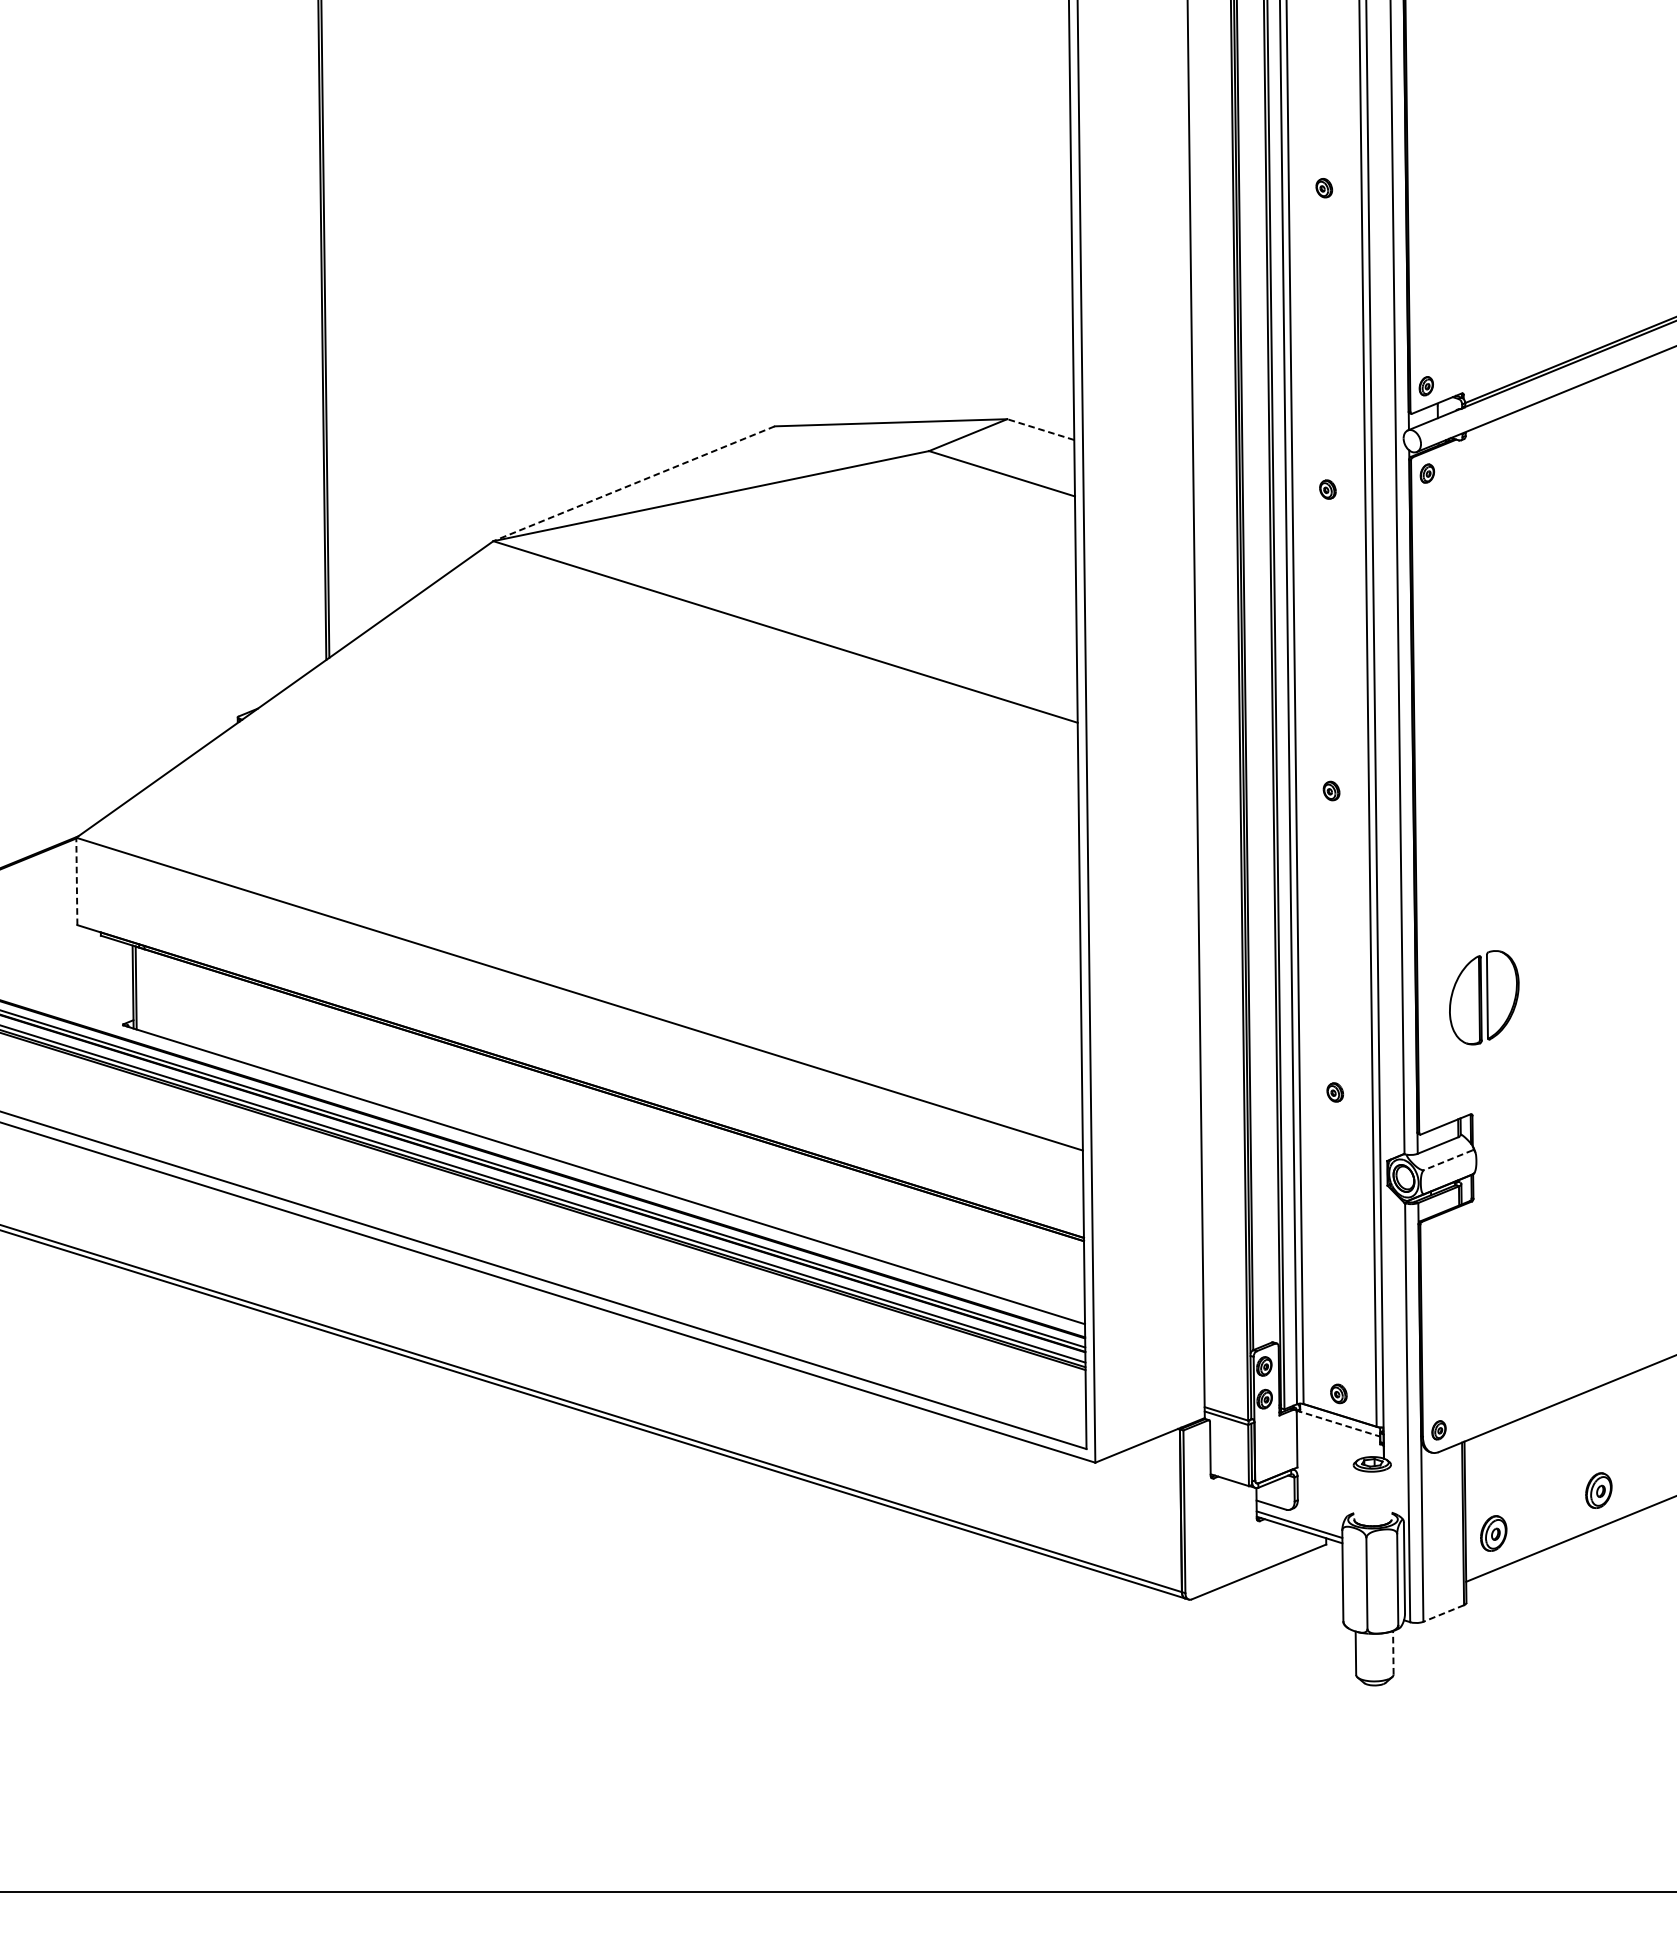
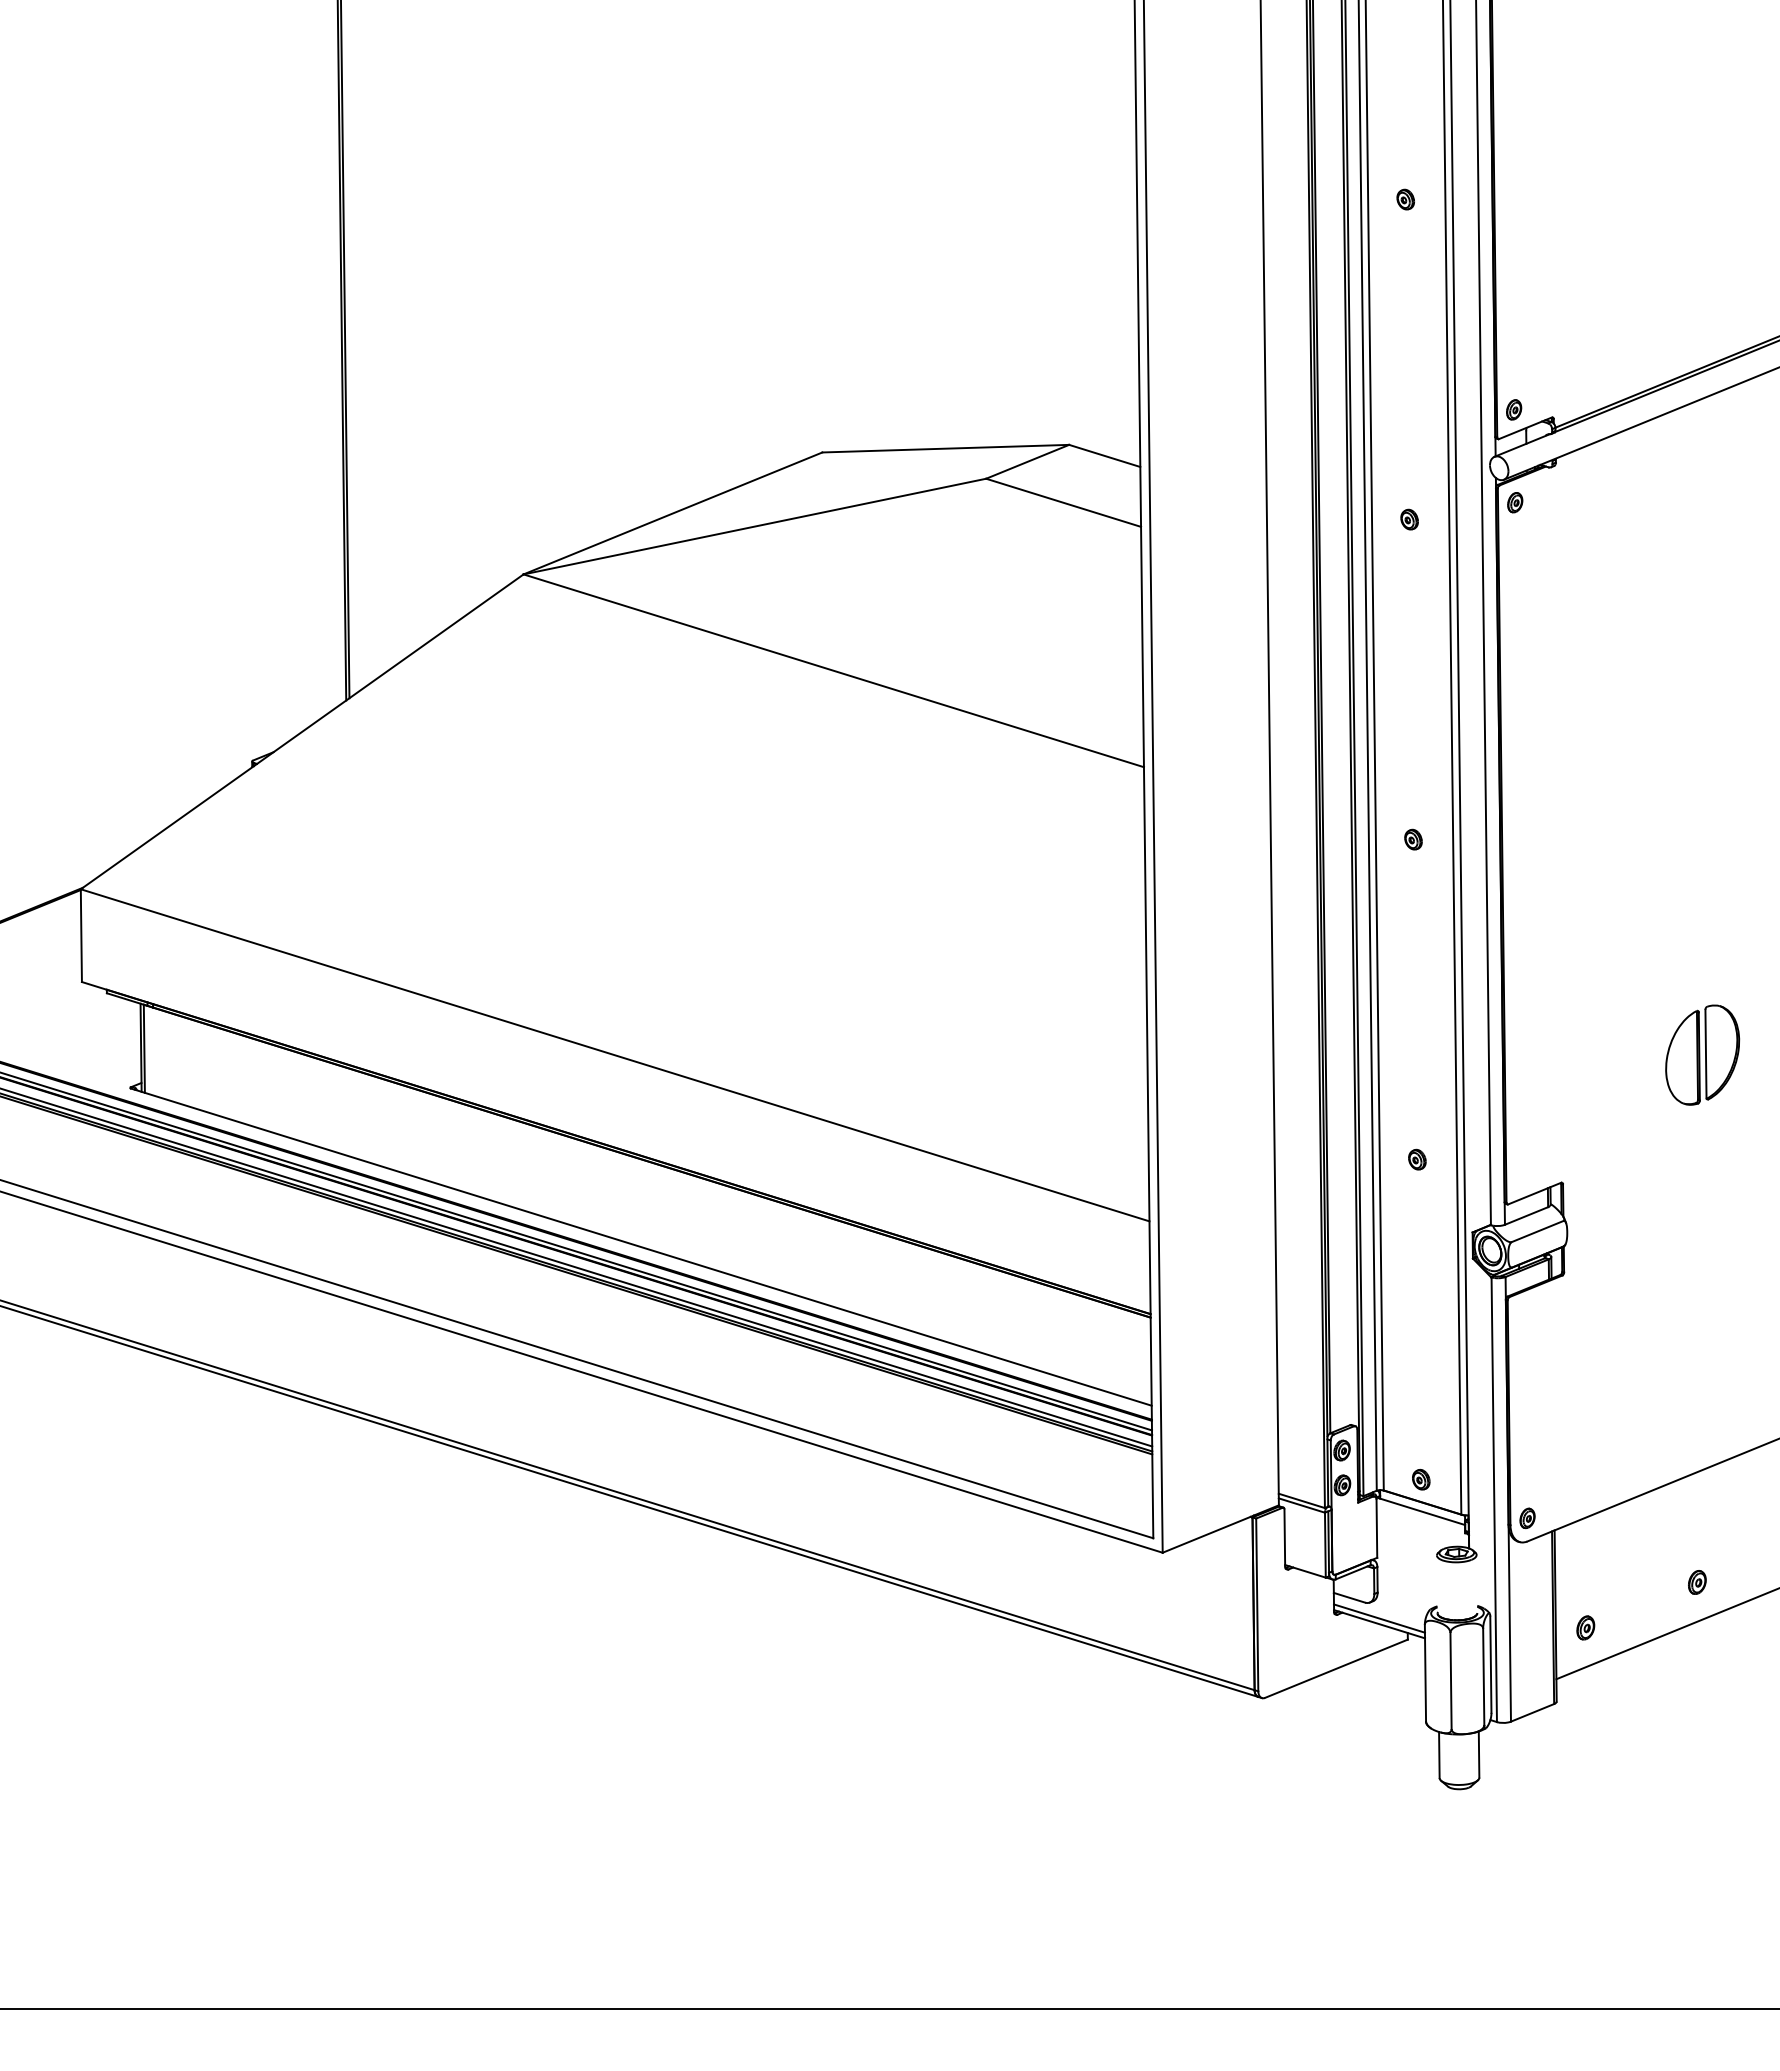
line: (1040, 429) -> (1104, 455), dashed -> solid
line: (633, 483) -> (672, 513), dashed -> solid
line: (76, 881) -> (81, 935), dashed -> solid
part: (1484, 997) -> (1702, 1054), moved
line: (1448, 1160) -> (1537, 1231), dashed -> solid
line: (1338, 1423) -> (1420, 1511), dashed -> solid
part: (1599, 1490) -> (1697, 1582), size x0.62
part: (1493, 1533) -> (1585, 1627), size x0.62
line: (1443, 1614) -> (1532, 1713), dashed -> solid
line: (1393, 1652) -> (1479, 1754), dashed -> solid

